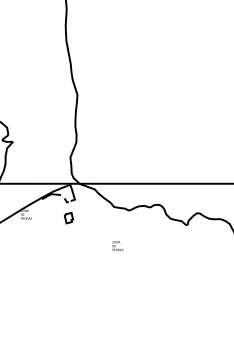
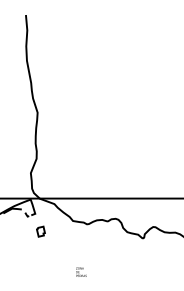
part: (68, 218) -> (40, 232), moved
text: (117, 246) -> (81, 272), moved

